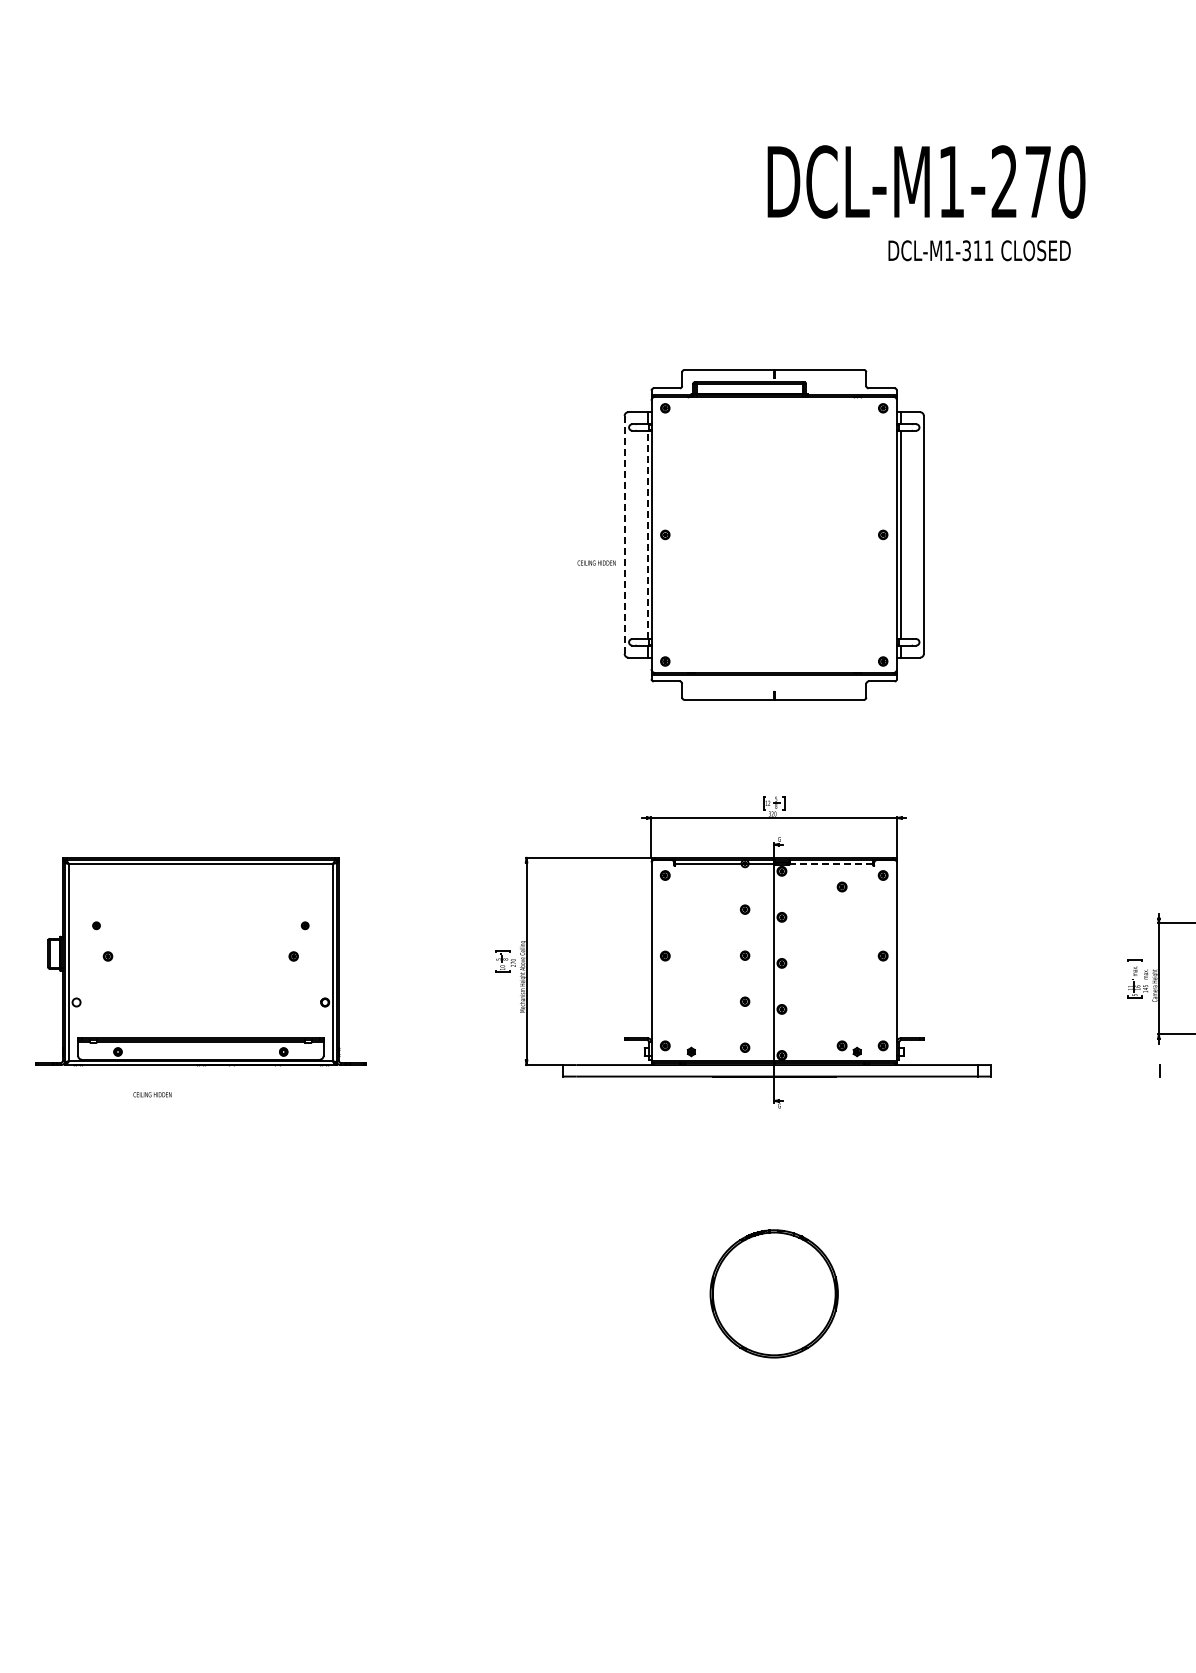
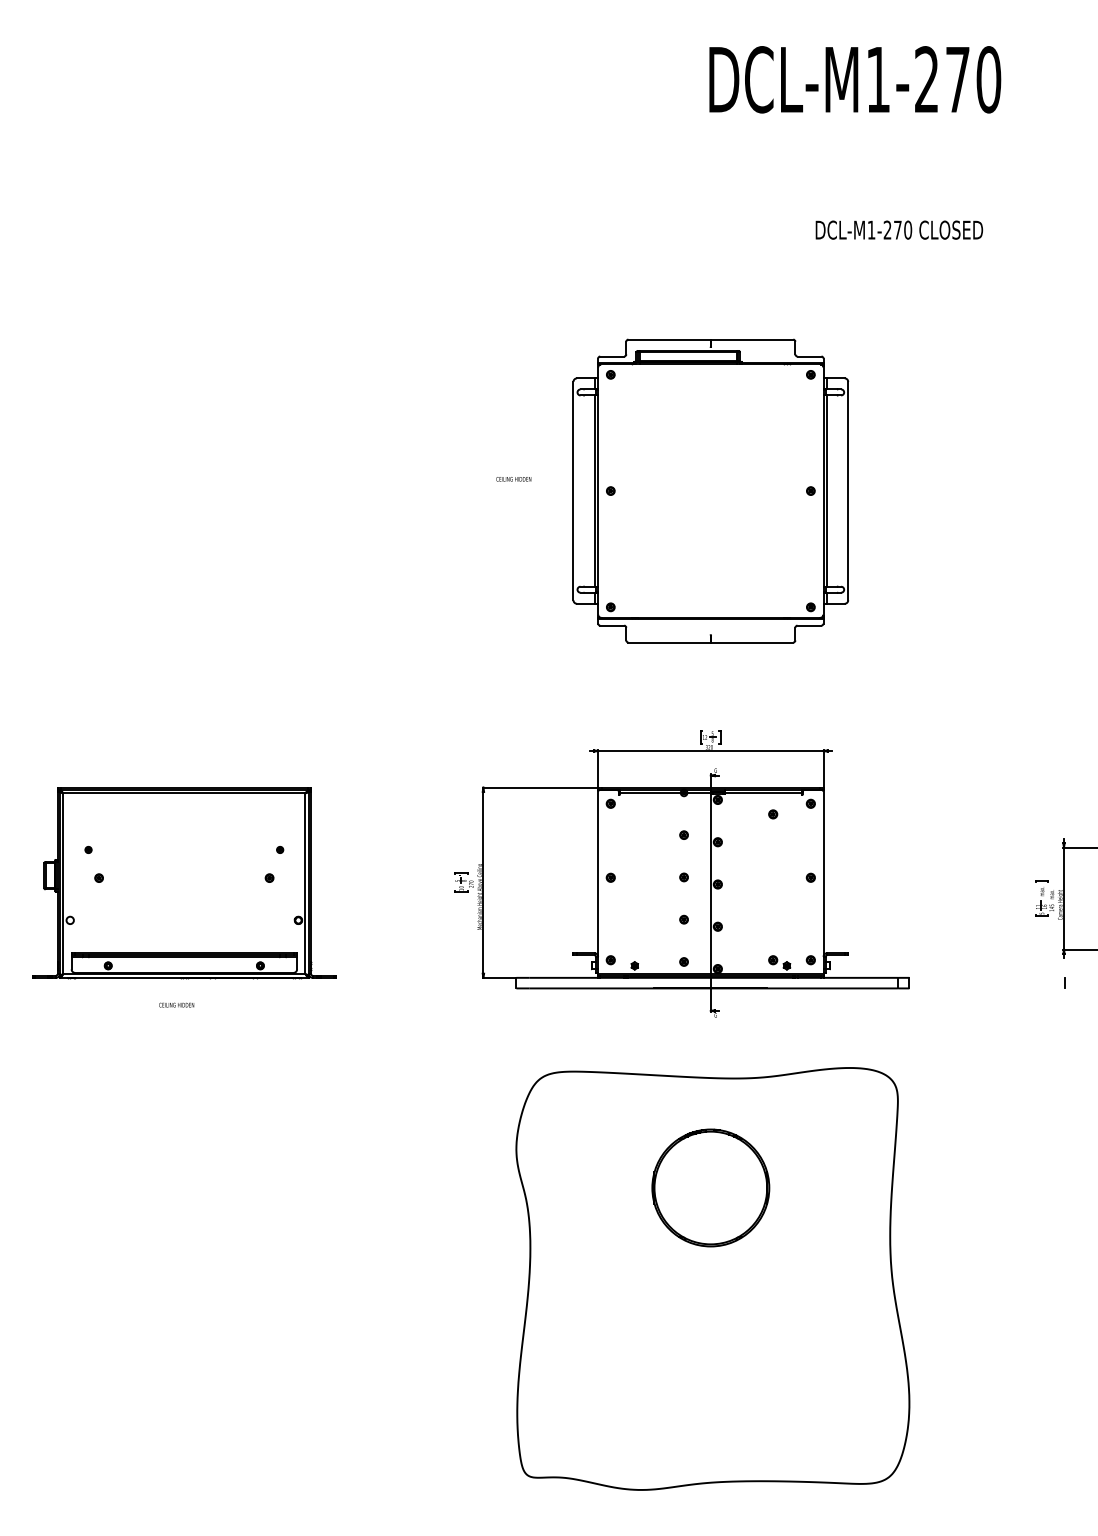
text: (926, 181) -> (855, 79), moved
text: (977, 250) -> (897, 229), DCL-M1-311 -> DCL-M1-270
line: (624, 534) -> (573, 490), dashed -> solid
line: (647, 534) -> (594, 490), dashed -> solid
text: (596, 562) -> (513, 478), moved
line: (831, 864) -> (763, 793), dashed -> solid
text: (152, 1094) -> (176, 1004), moved
part: (776, 1392) -> (712, 1278), added

